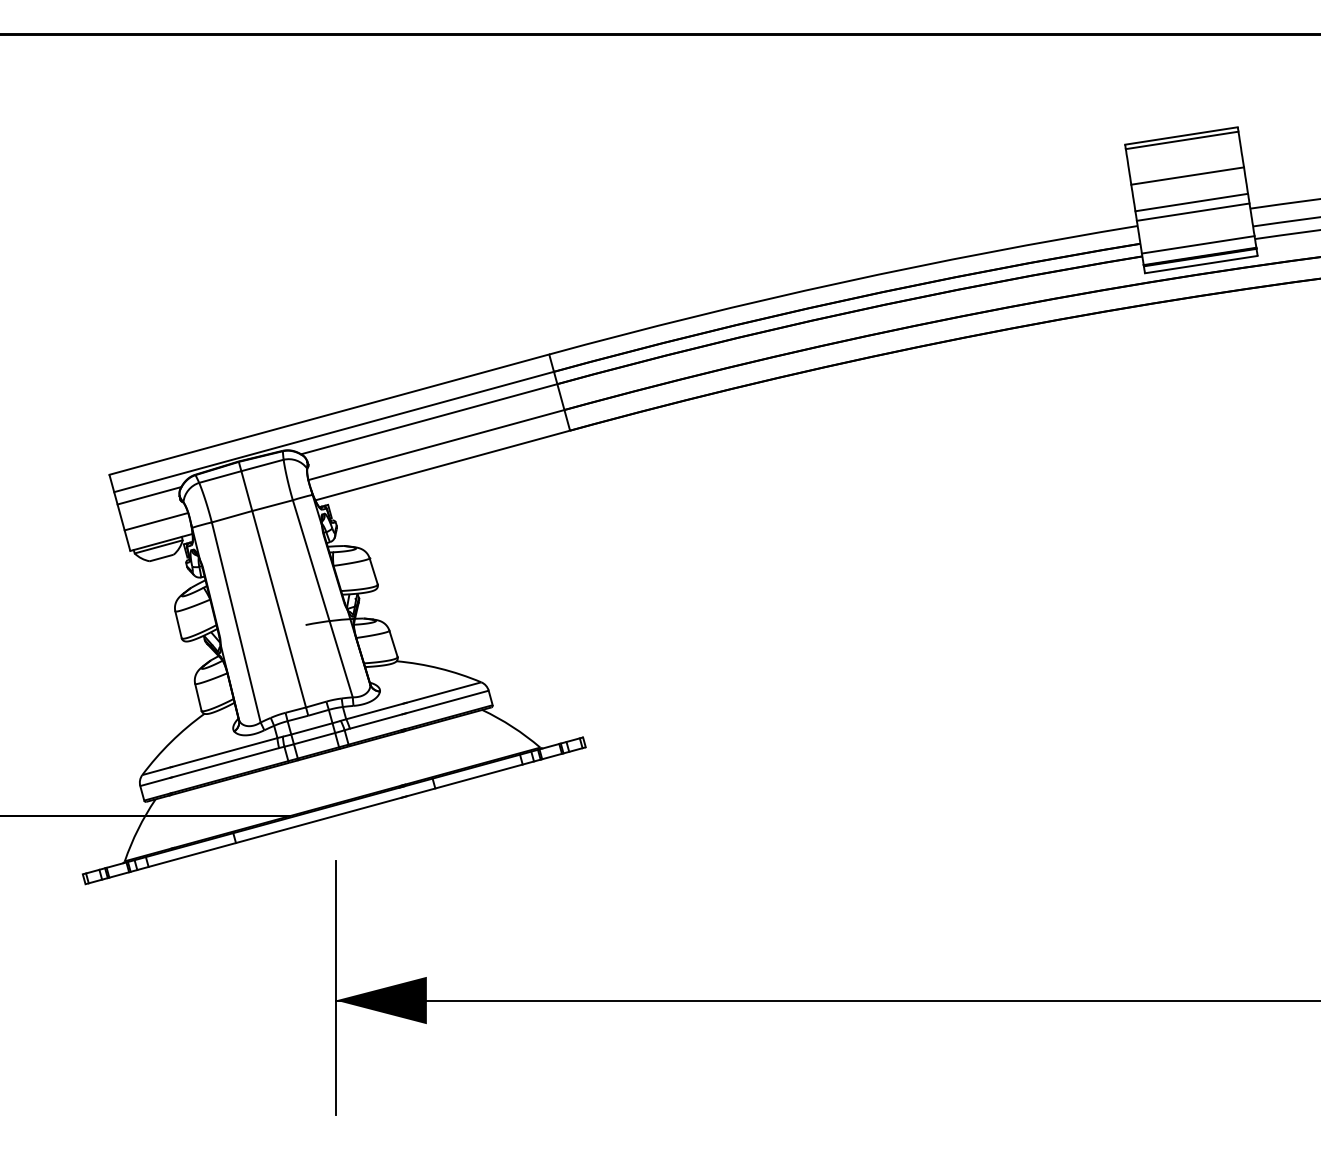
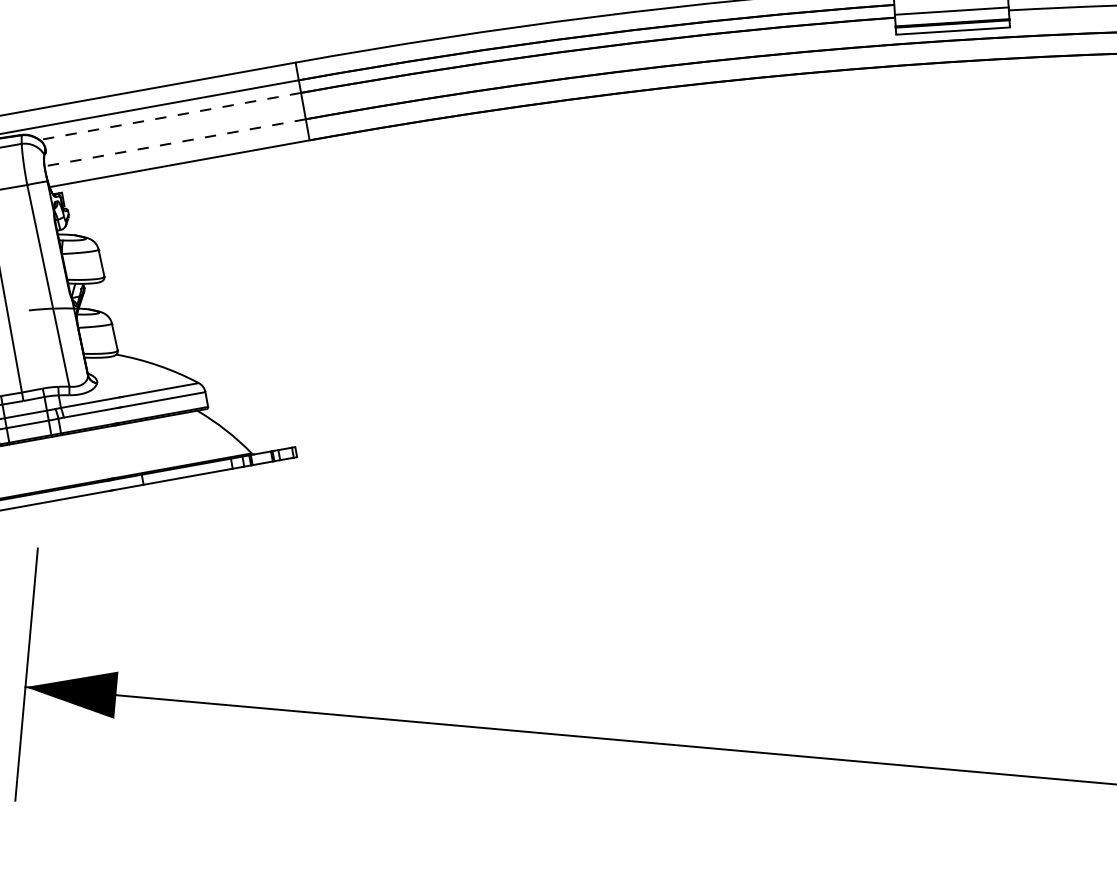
line: (429, 419) -> (170, 116), solid -> dashed
line: (436, 445) -> (175, 143), solid -> dashed

